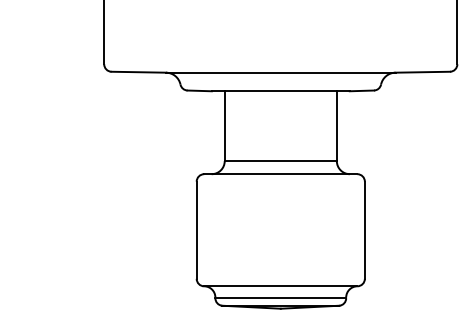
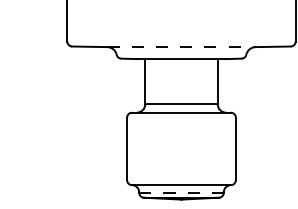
line: (280, 73) -> (181, 47), solid -> dashed
line: (280, 297) -> (181, 192), solid -> dashed

